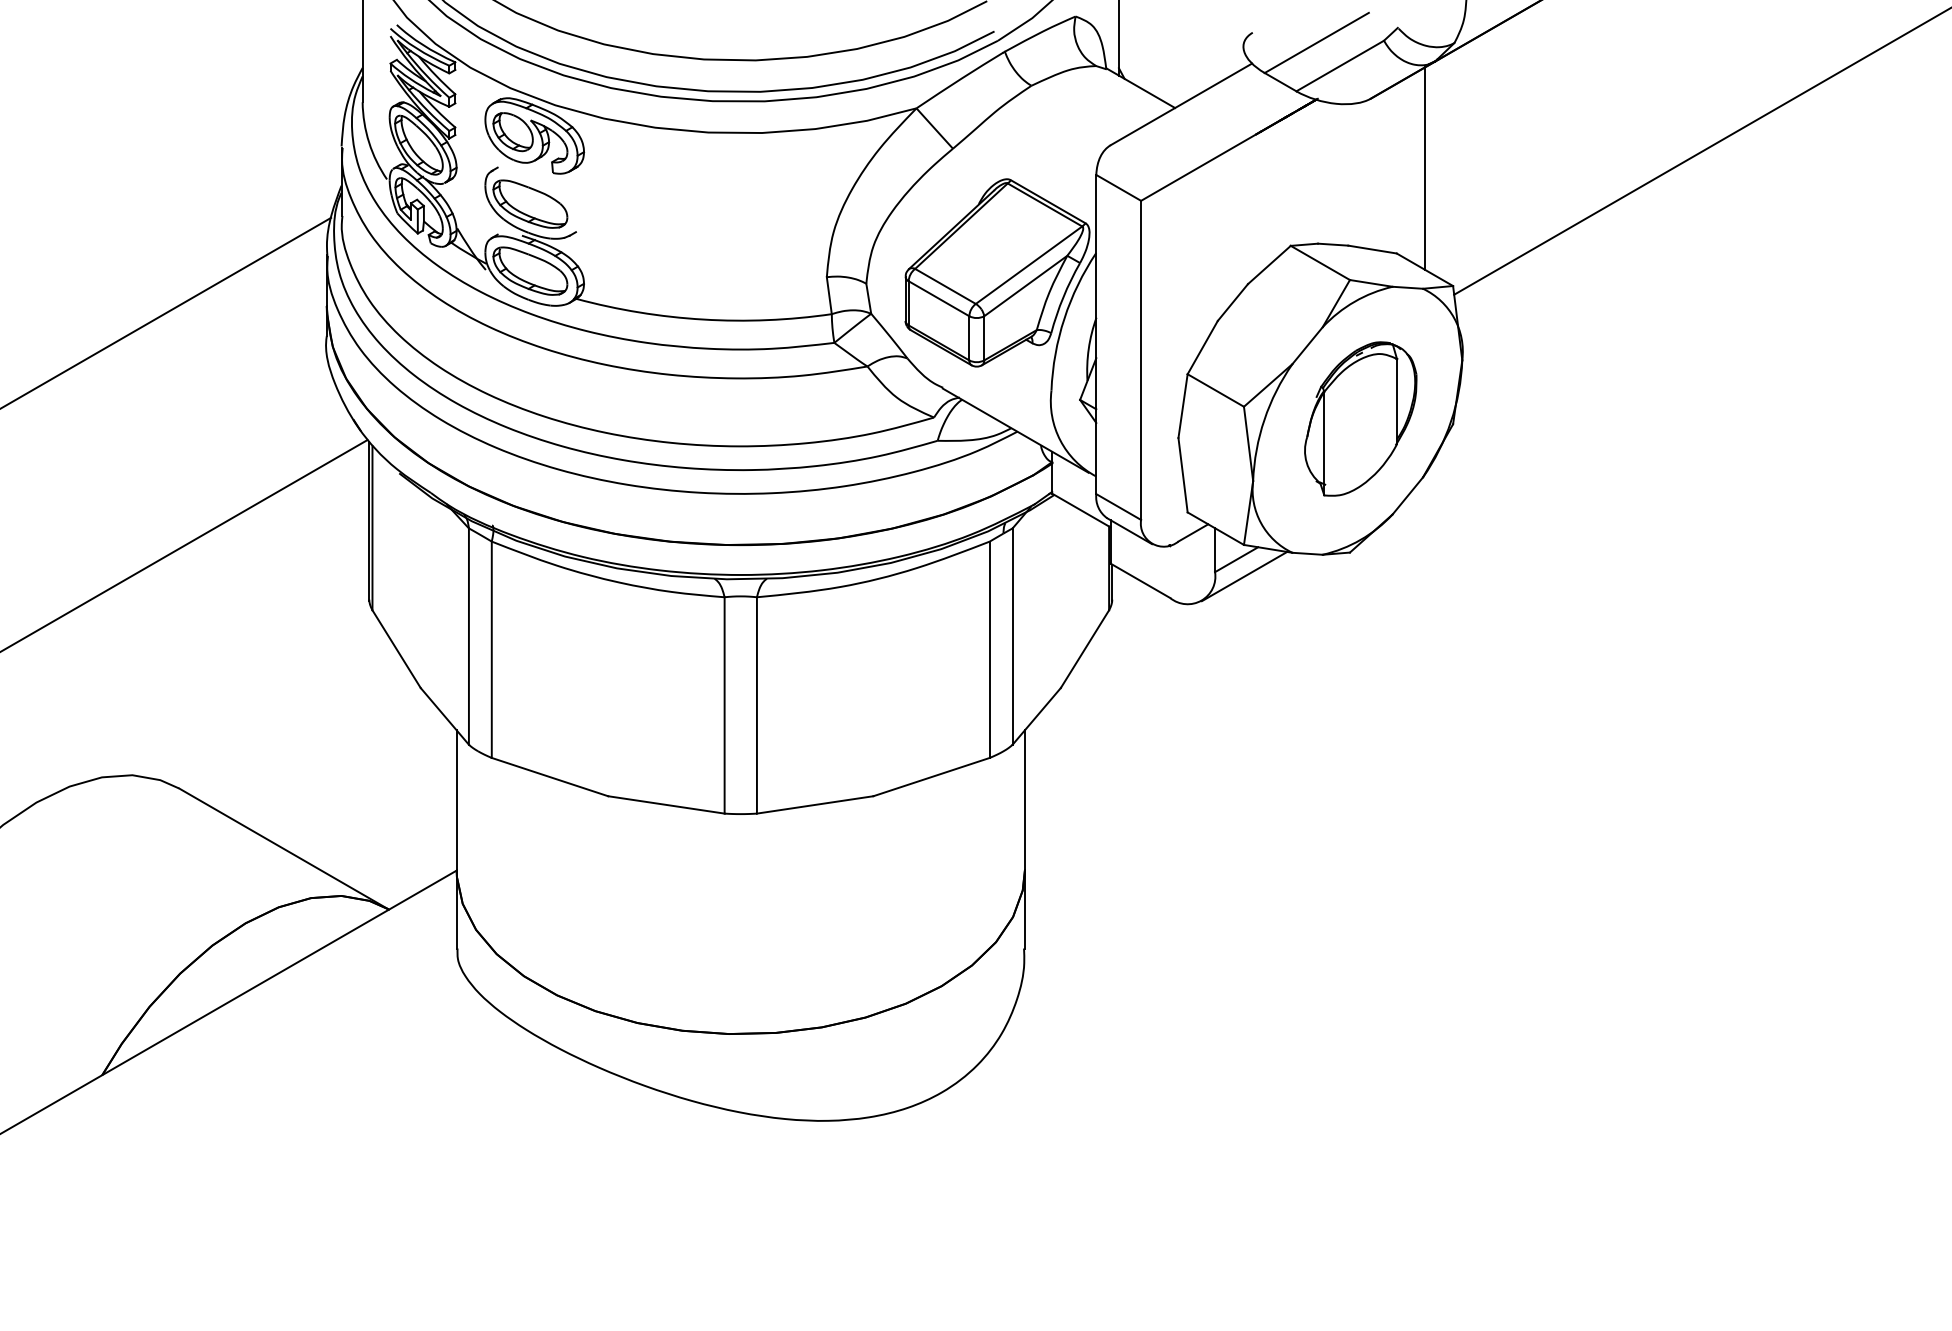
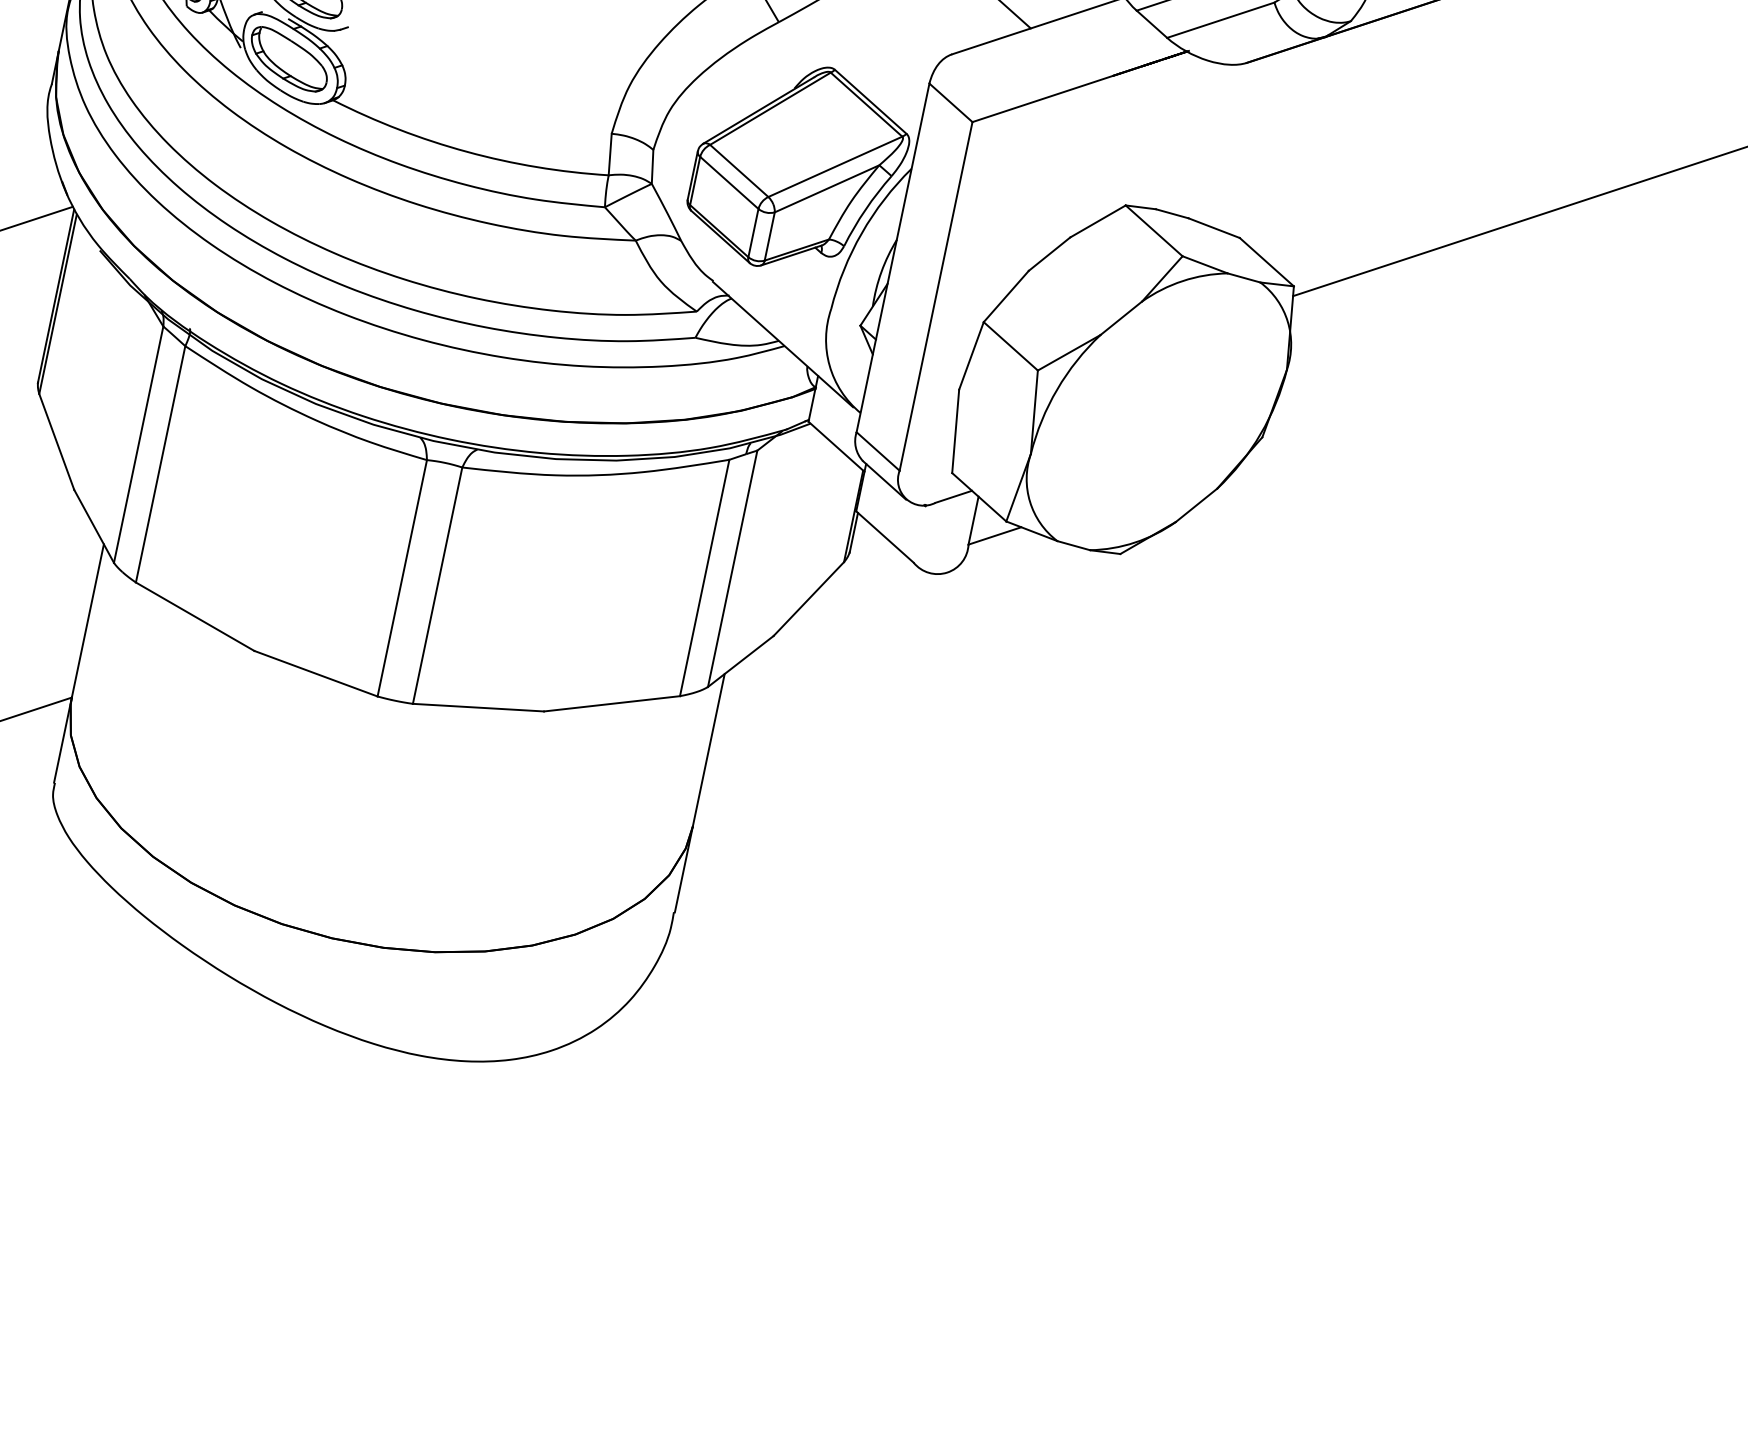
line: (1424, 168) -> (1289, 151), removed
part: (1360, 418) -> (1162, 409), removed
line: (1244, 576) -> (999, 556), removed

